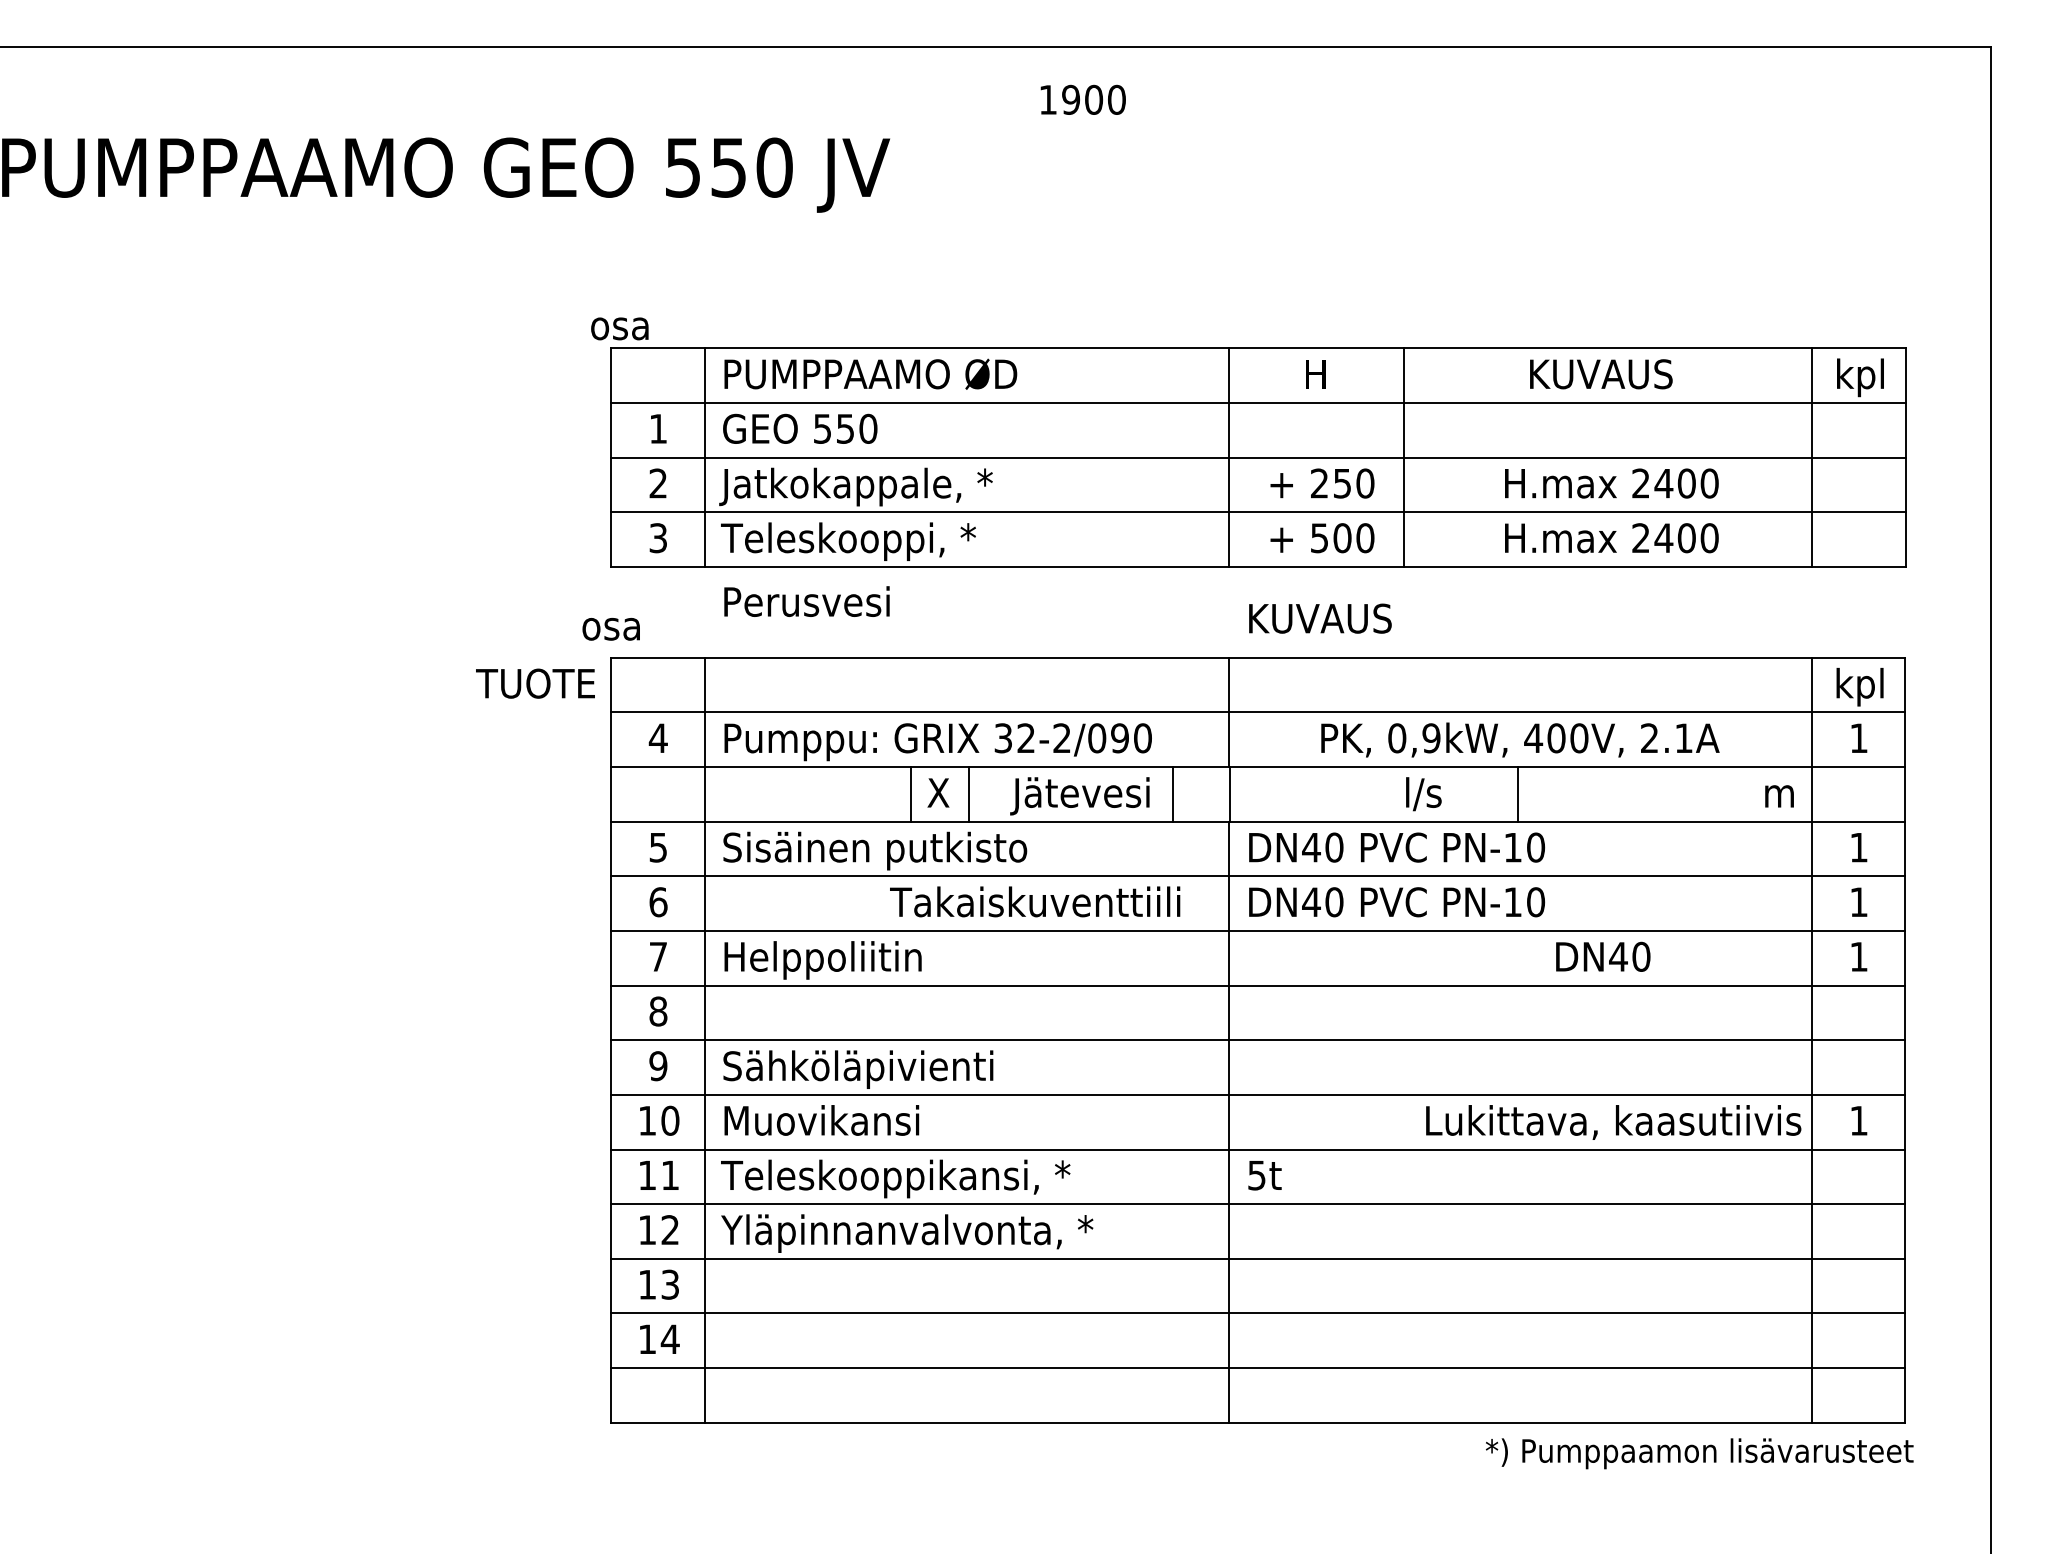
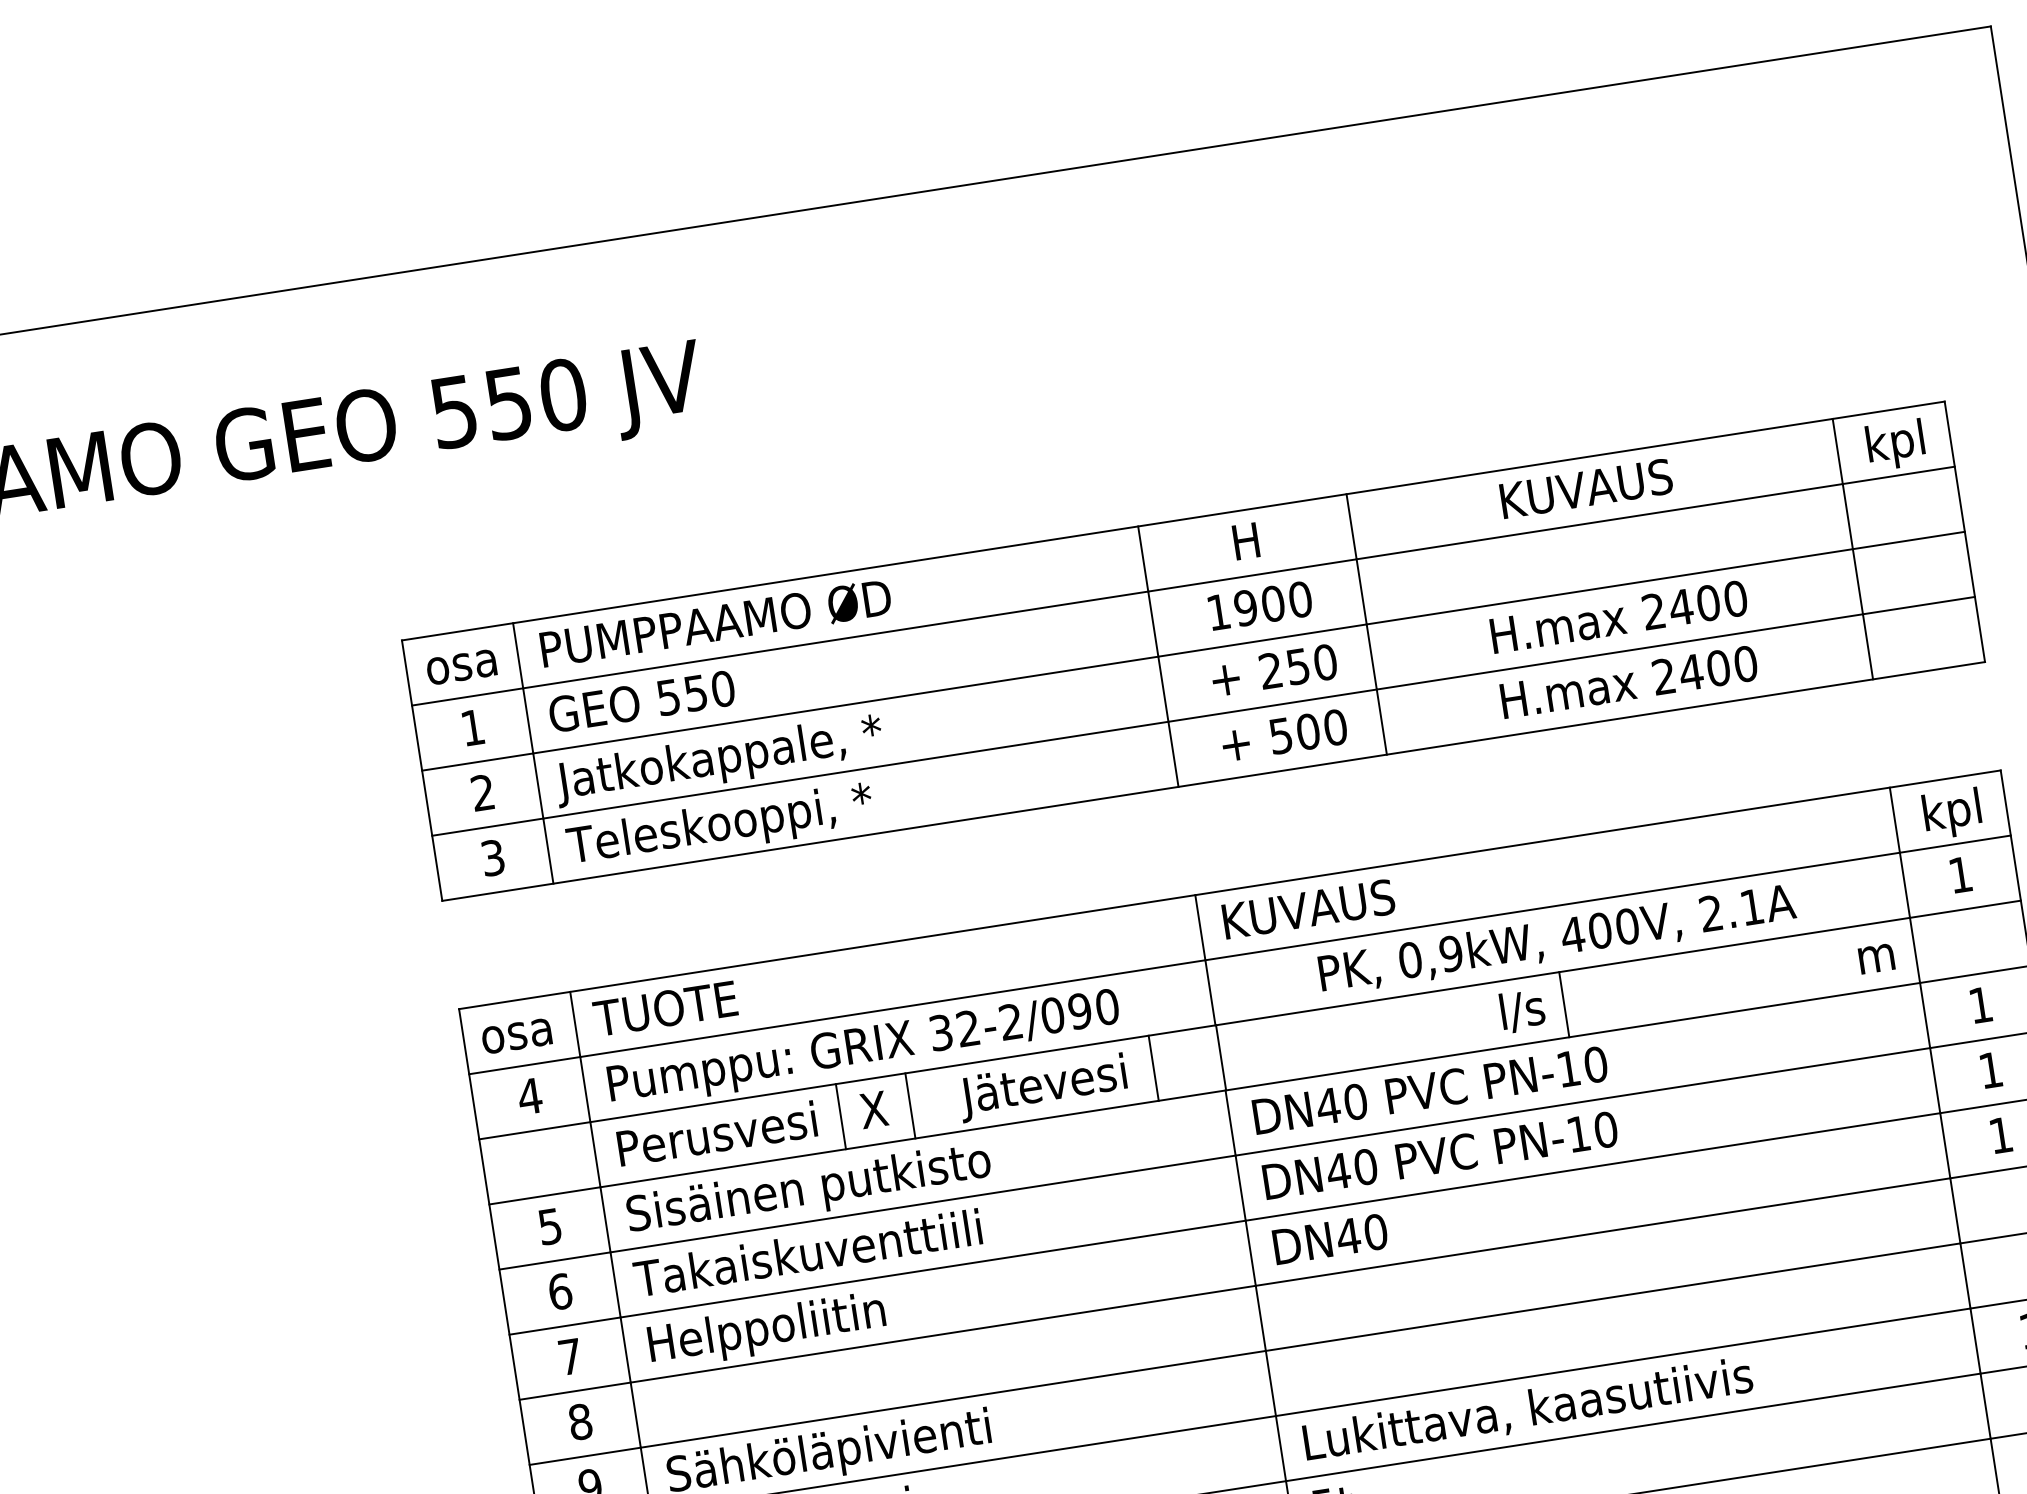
text: (1082, 99) -> (1259, 605), moved
text: (619, 328) -> (461, 666), moved
text: (806, 601) -> (716, 1133), moved
text: (1320, 618) -> (1308, 908), moved
text: (610, 629) -> (515, 1036), moved
text: (535, 683) -> (665, 1008), moved
text: (1423, 794) -> (1522, 1011), moved
text: (1035, 901) -> (808, 1252), moved
text: (1603, 956) -> (1330, 1238), moved
text: (1613, 1122) -> (1528, 1410), moved

